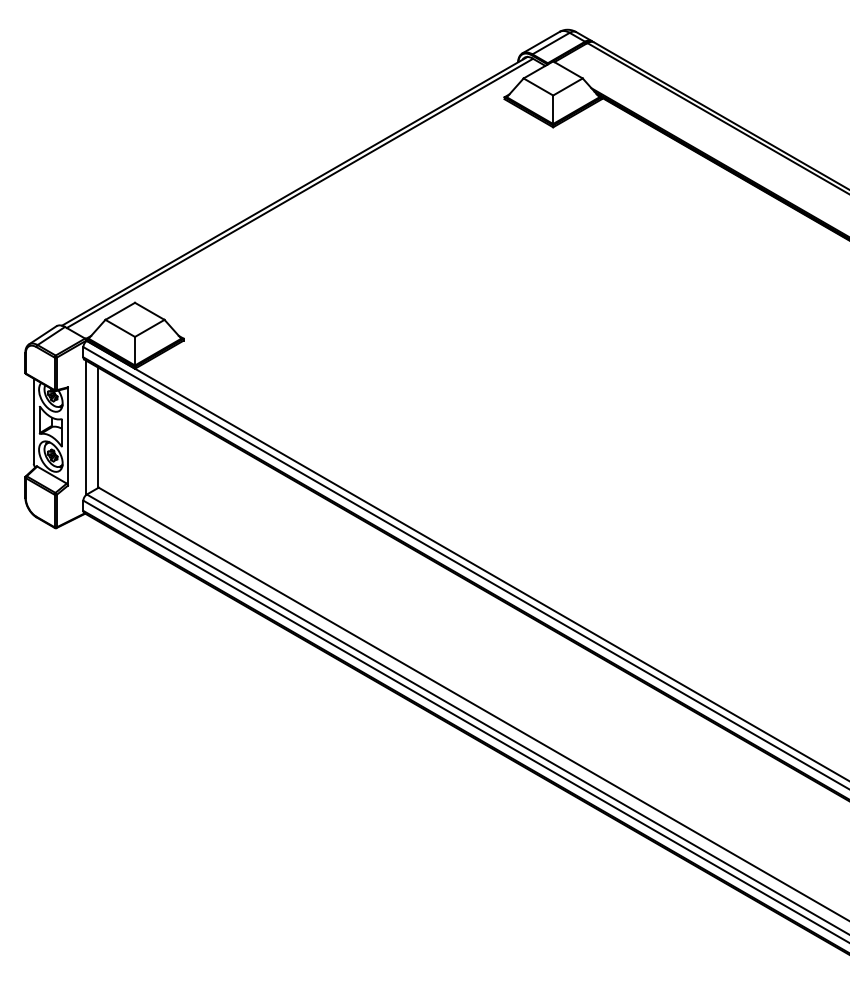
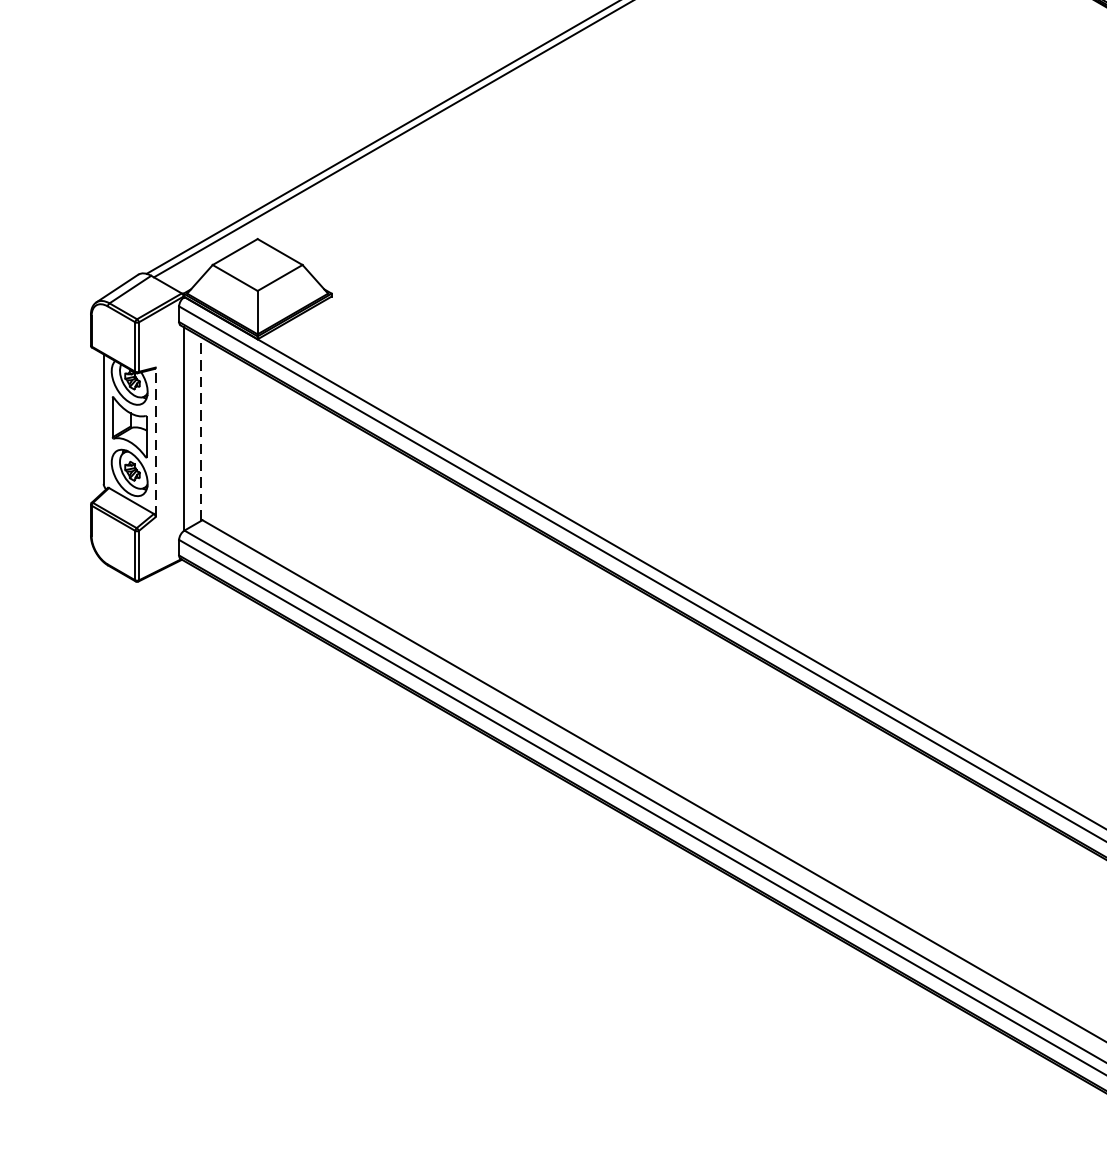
line: (97, 427) -> (200, 428), solid -> dashed
line: (67, 435) -> (154, 440), solid -> dashed

